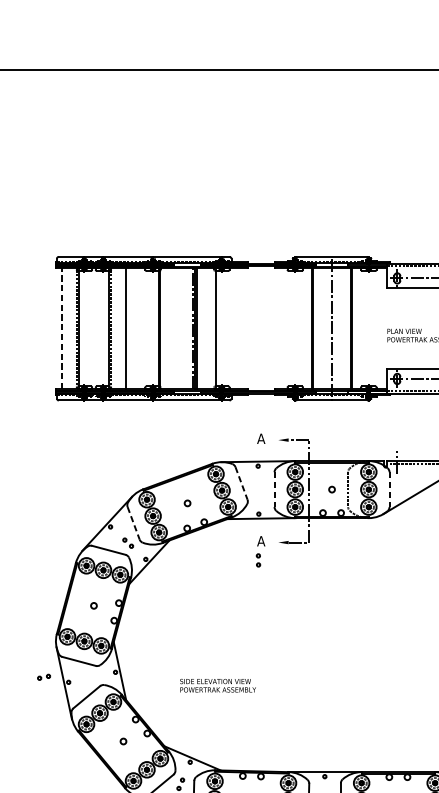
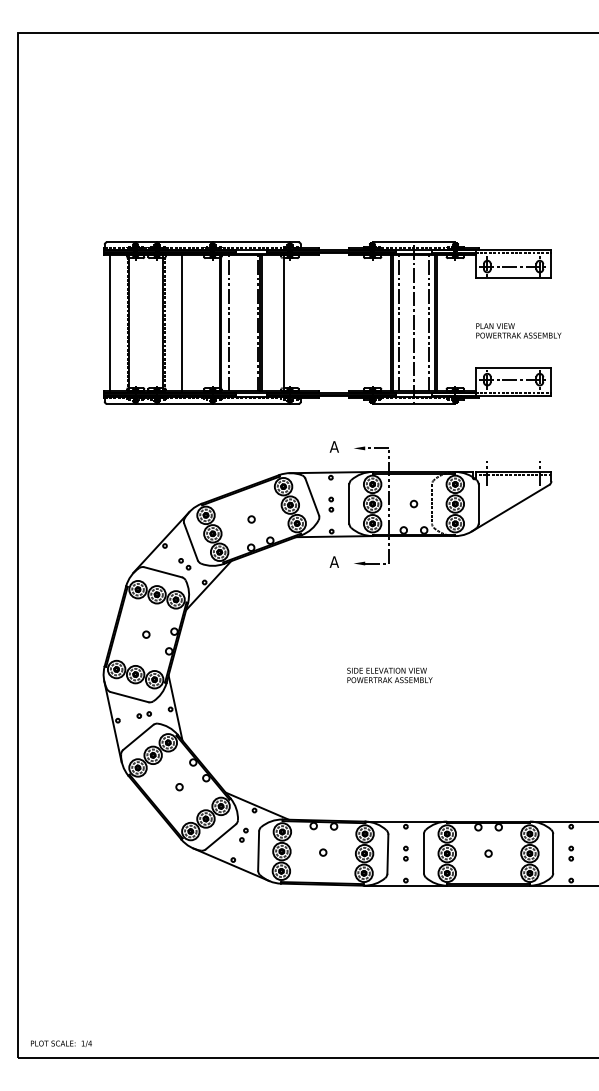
line: (61, 328) -> (109, 322), dashed -> solid
line: (167, 329) -> (228, 323), added
line: (318, 329) -> (398, 323), added
line: (345, 329) -> (429, 323), added
line: (241, 483) -> (312, 497), dashed -> solid
line: (274, 490) -> (349, 504), dashed -> solid
line: (389, 490) -> (478, 504), dashed -> solid
line: (133, 522) -> (190, 541), dashed -> solid
part: (258, 560) -> (331, 504), moved
part: (43, 676) -> (143, 714), moved
text: (217, 685) -> (389, 675), moved

